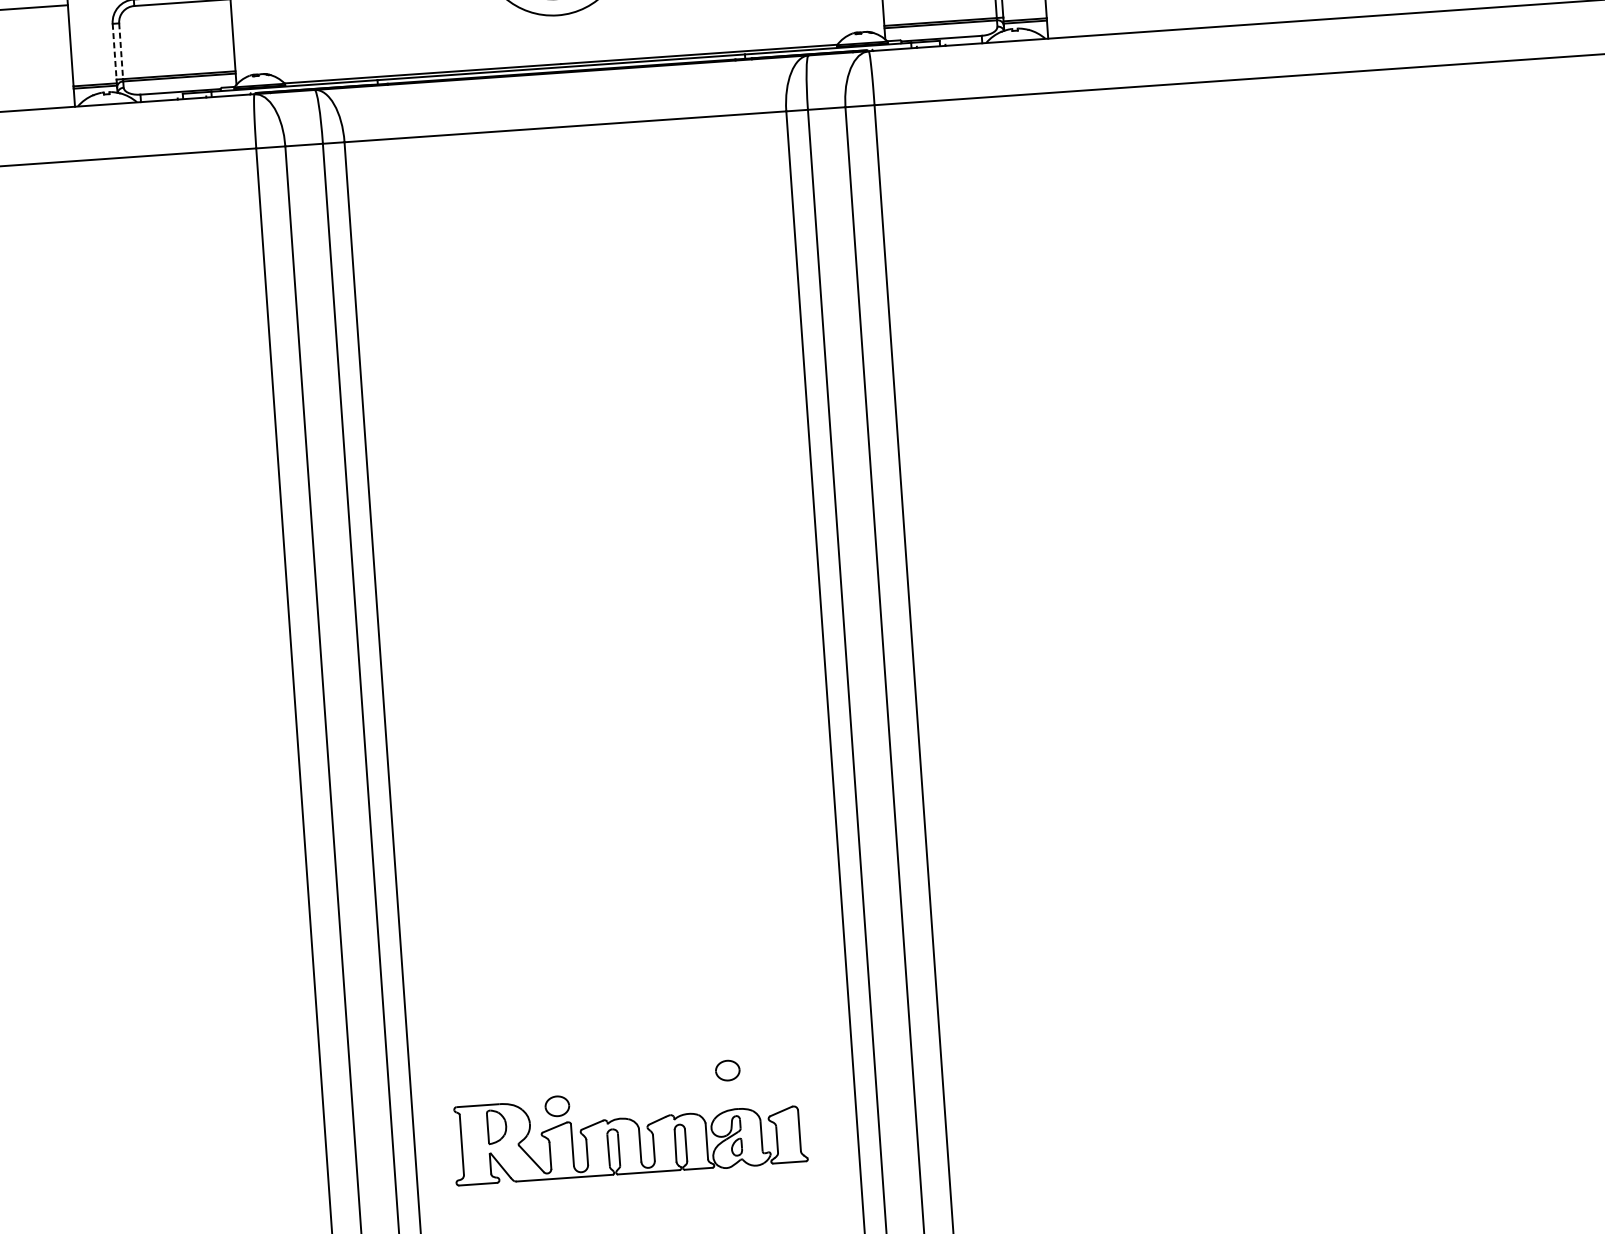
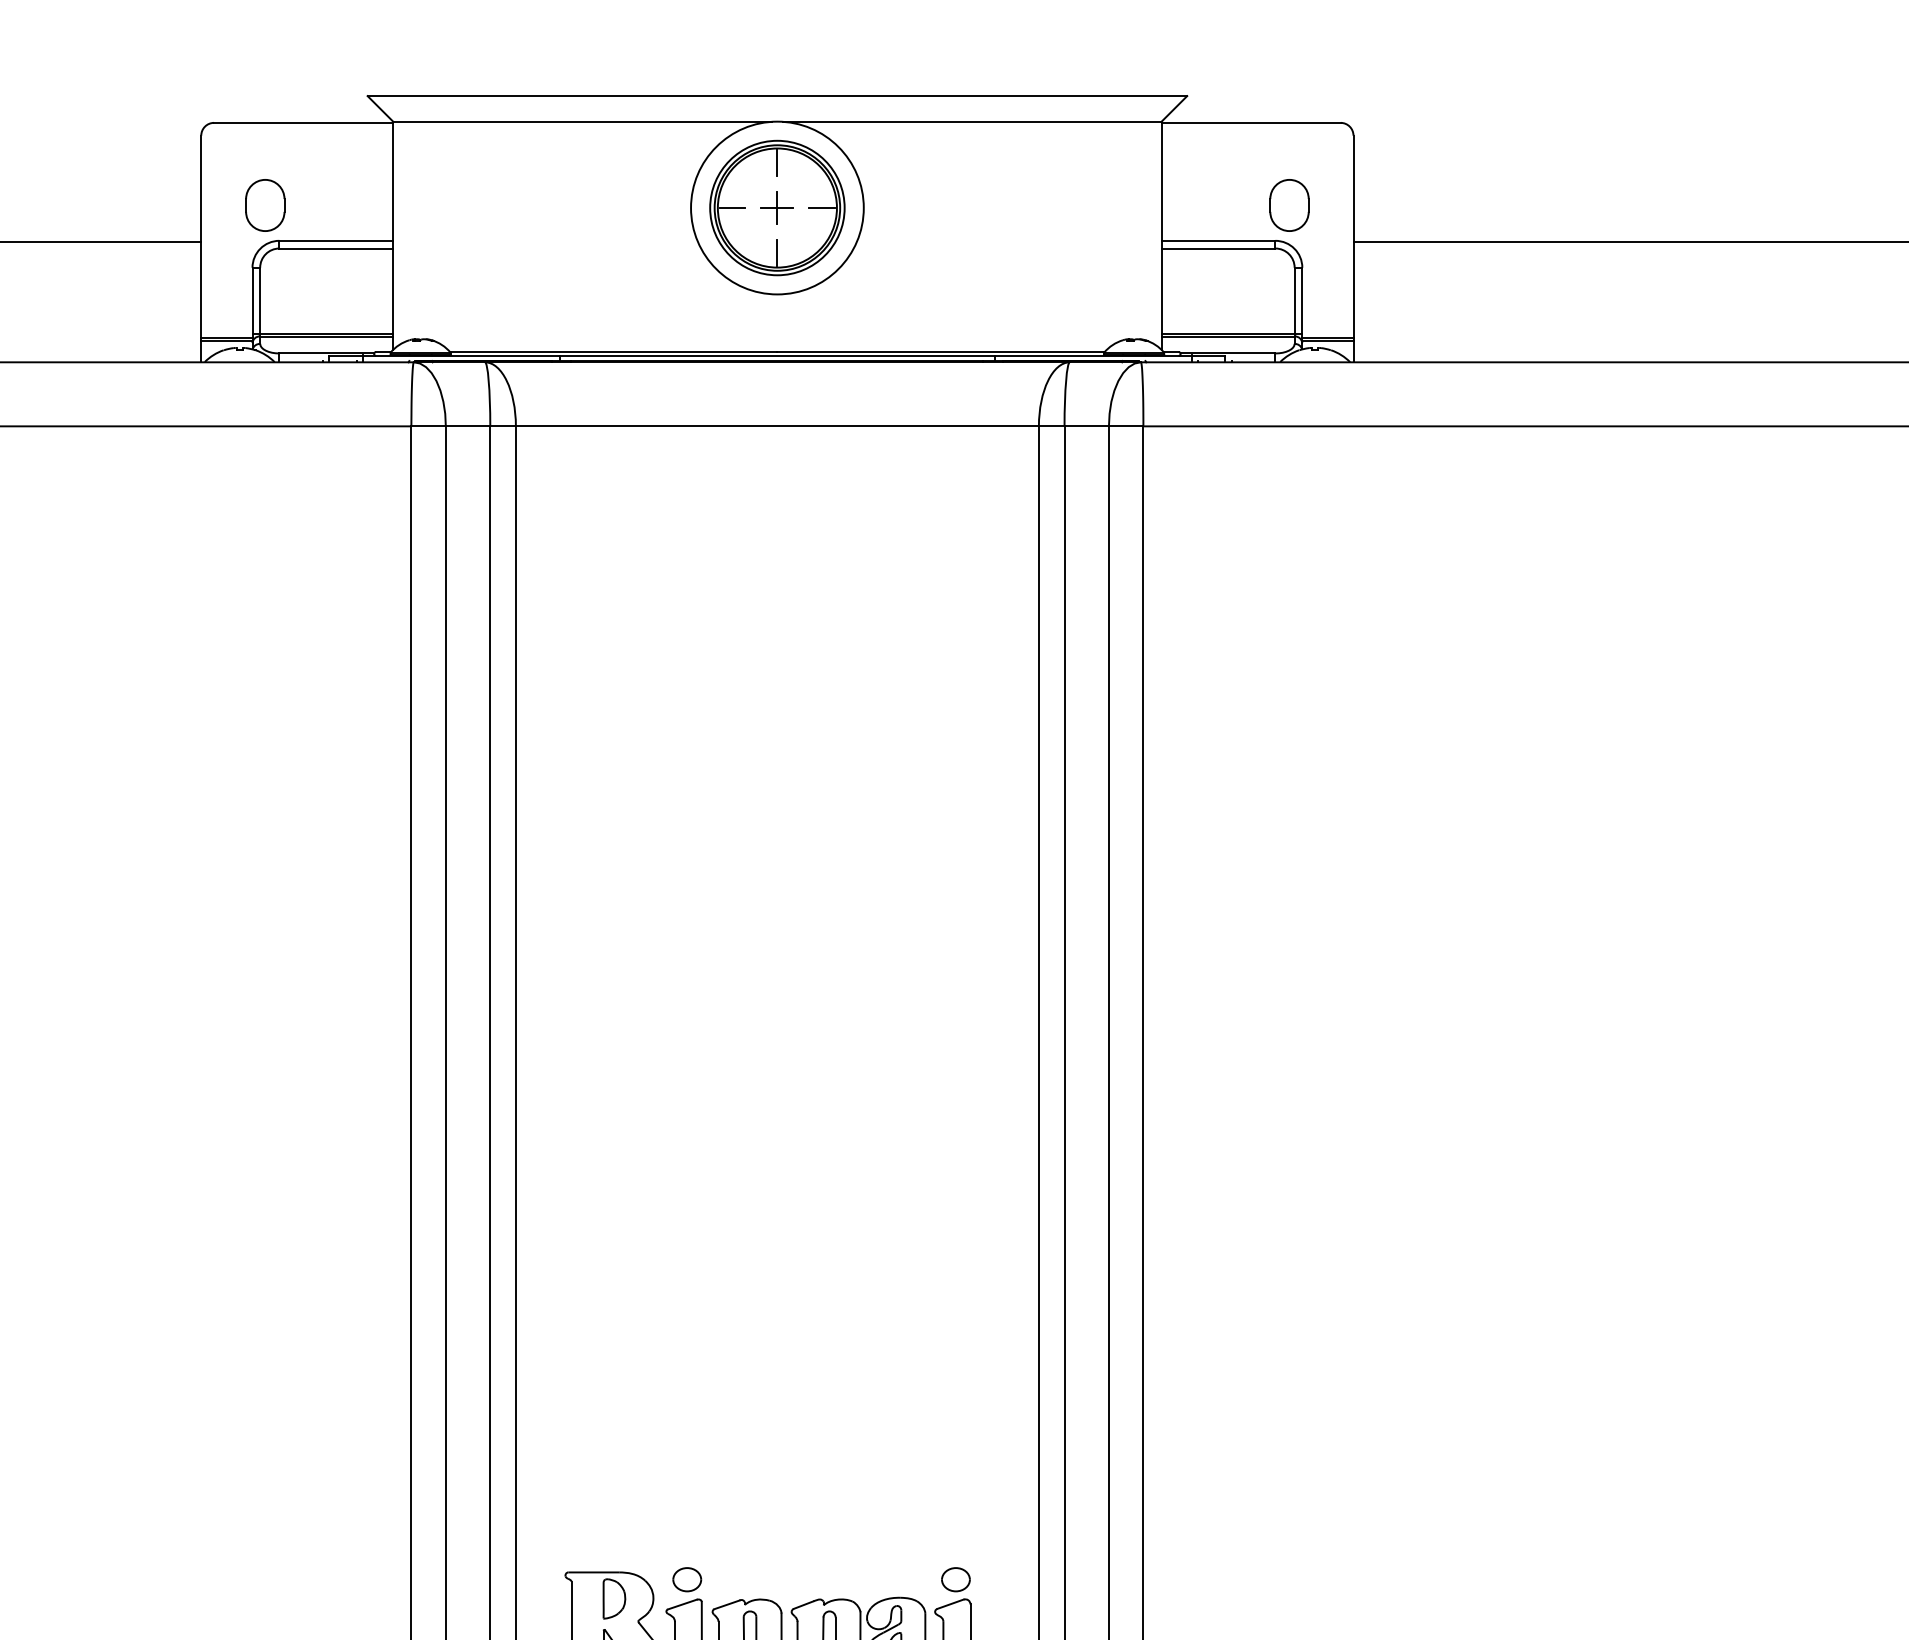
line: (121, 51) -> (260, 301), dashed -> solid
line: (114, 52) -> (252, 301), dashed -> solid
part: (727, 1070) -> (955, 1579), moved

